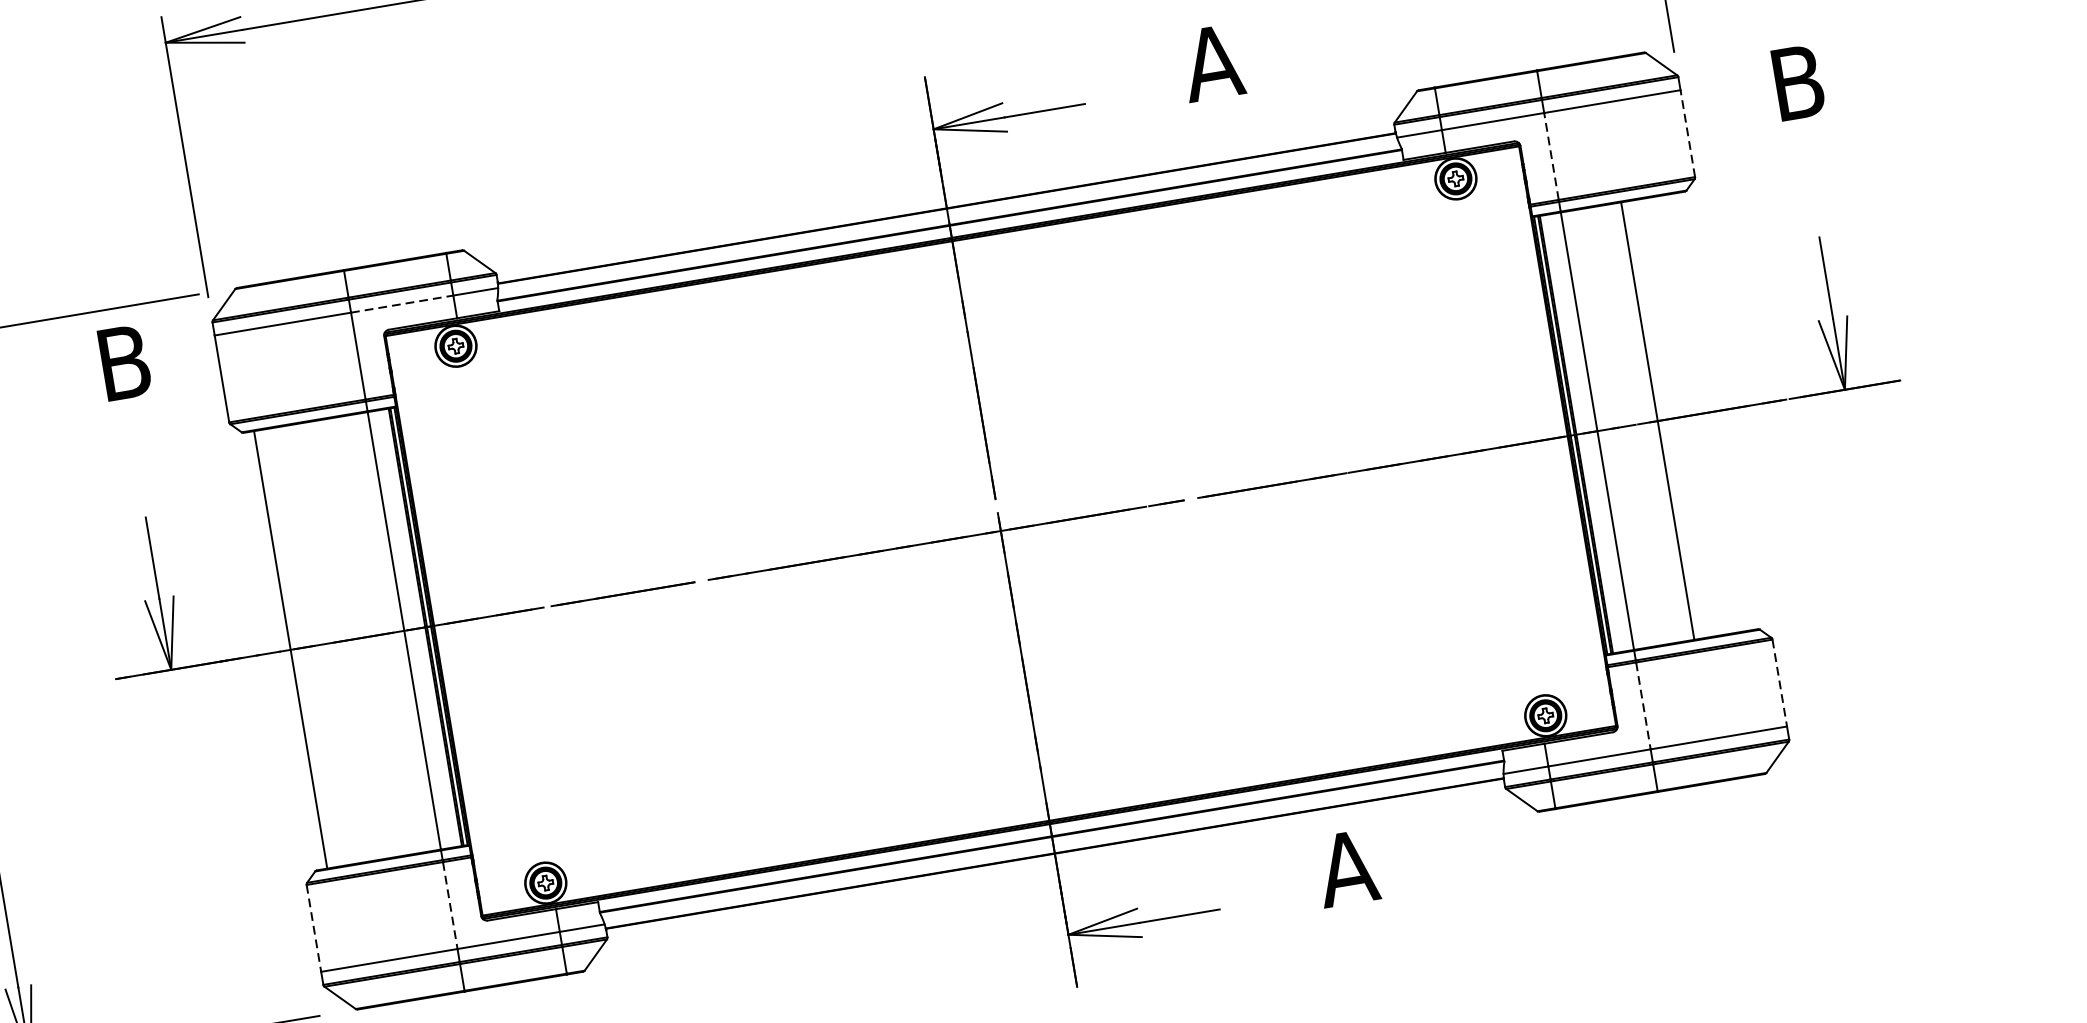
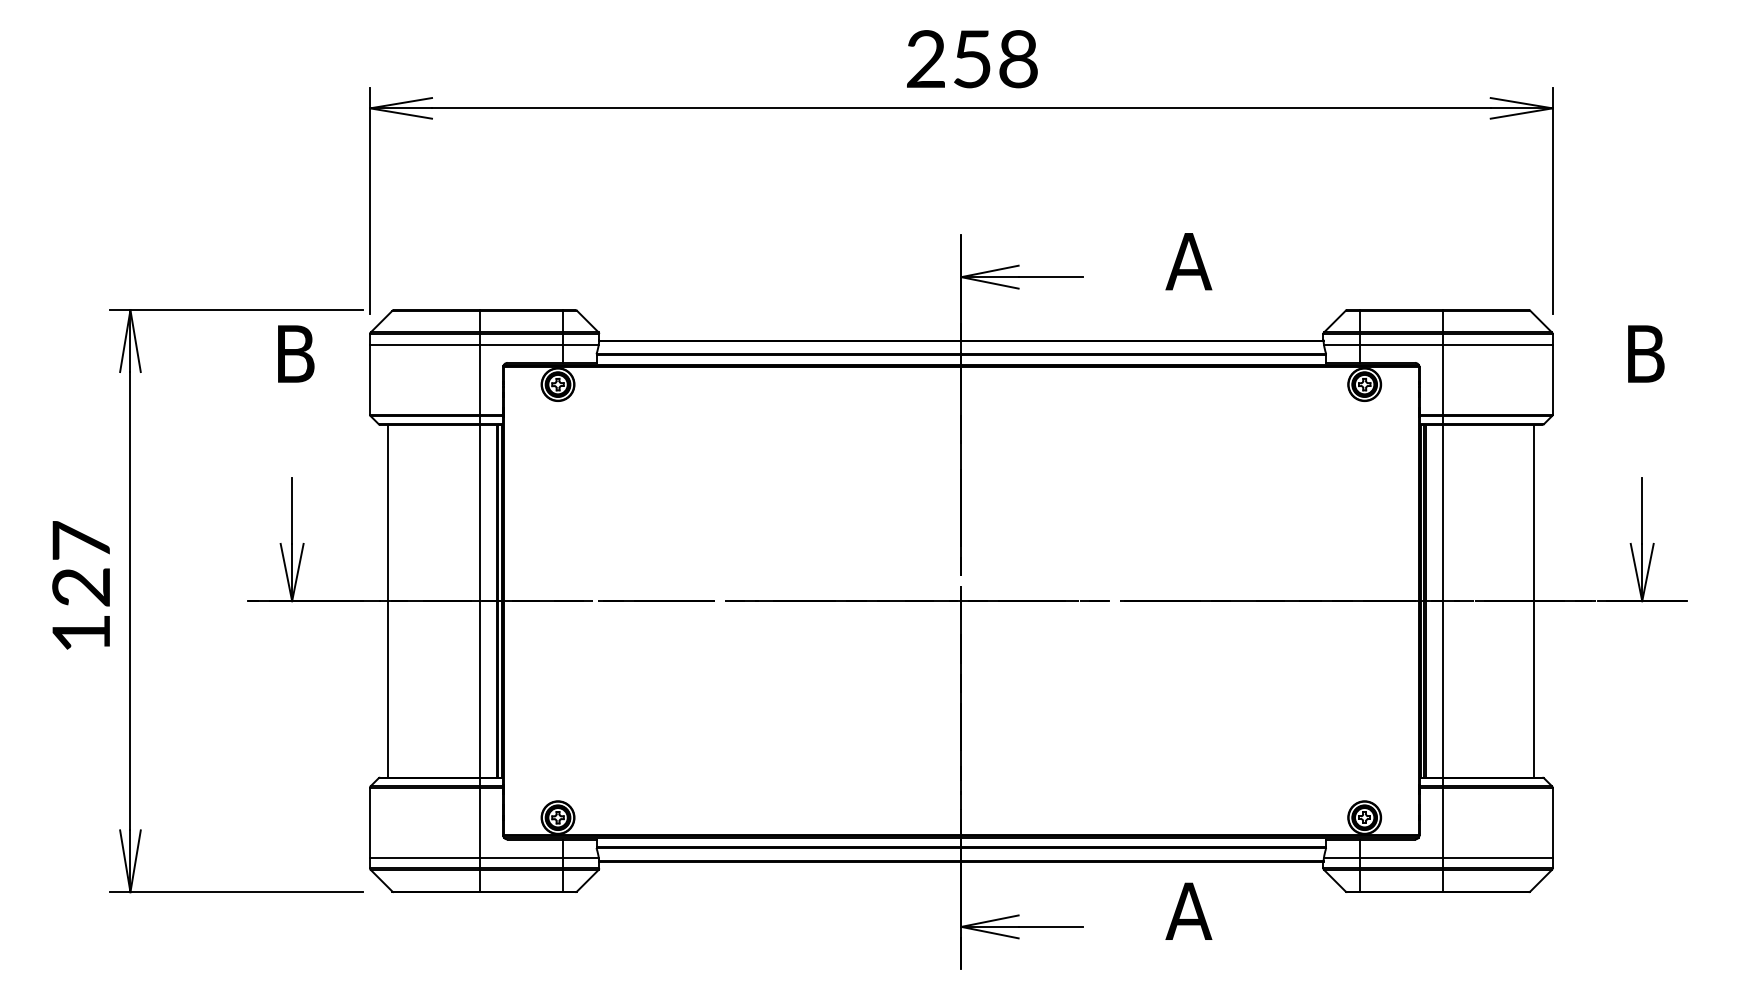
line: (1687, 133) -> (1552, 379), dashed -> solid
line: (1551, 156) -> (1442, 379), dashed -> solid
line: (402, 304) -> (521, 344), dashed -> solid
line: (1657, 420) -> (1534, 600), moved
line: (1779, 683) -> (1552, 823), dashed -> solid
line: (1643, 706) -> (1442, 823), dashed -> solid
line: (450, 906) -> (480, 823), dashed -> solid
line: (314, 929) -> (370, 823), dashed -> solid

